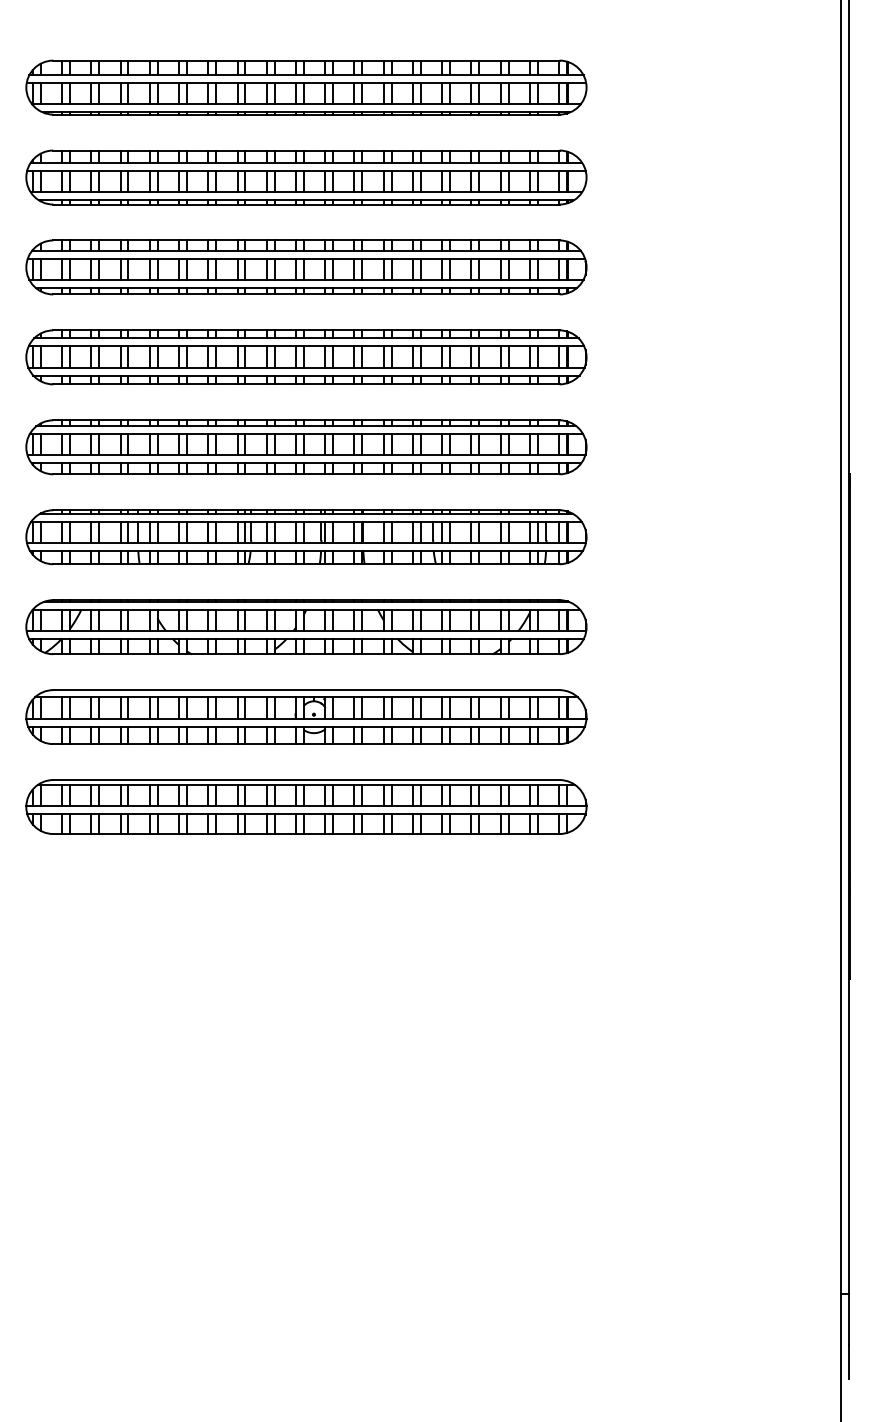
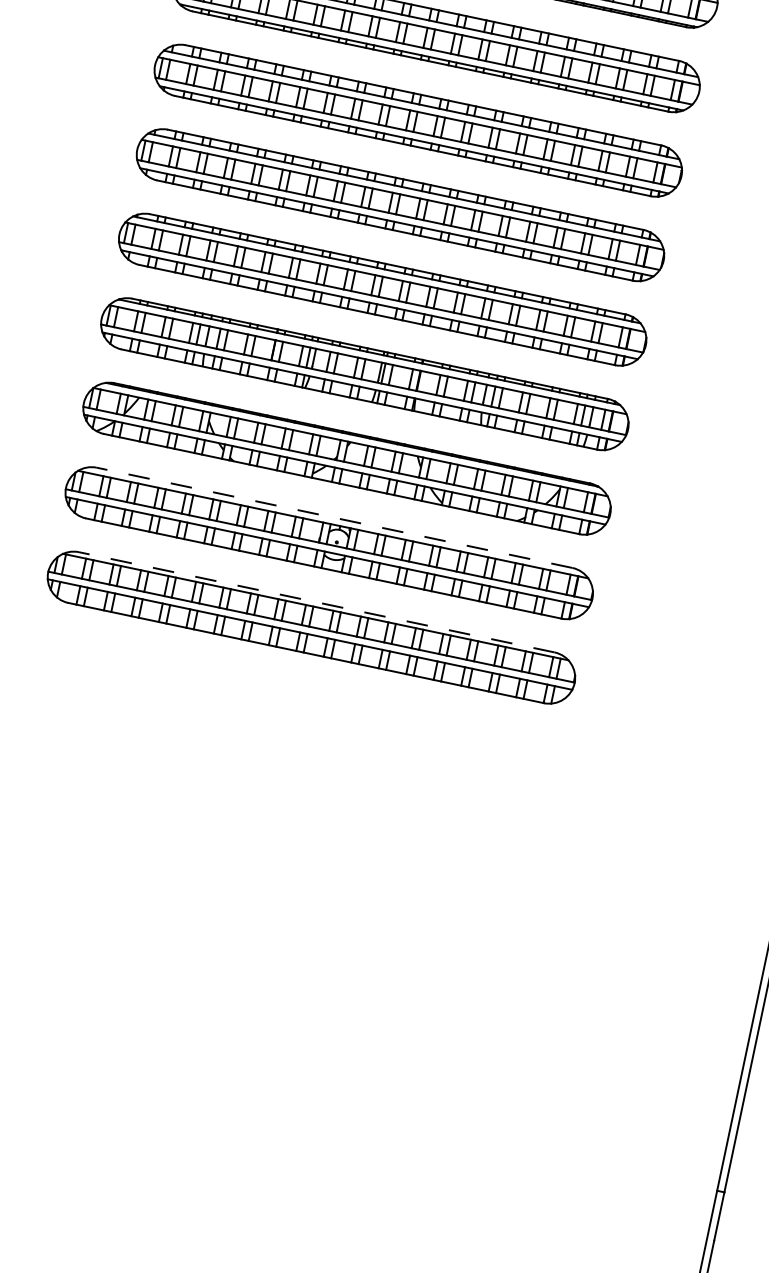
line: (305, 690) -> (333, 517), solid -> dashed
line: (305, 780) -> (315, 602), solid -> dashed

